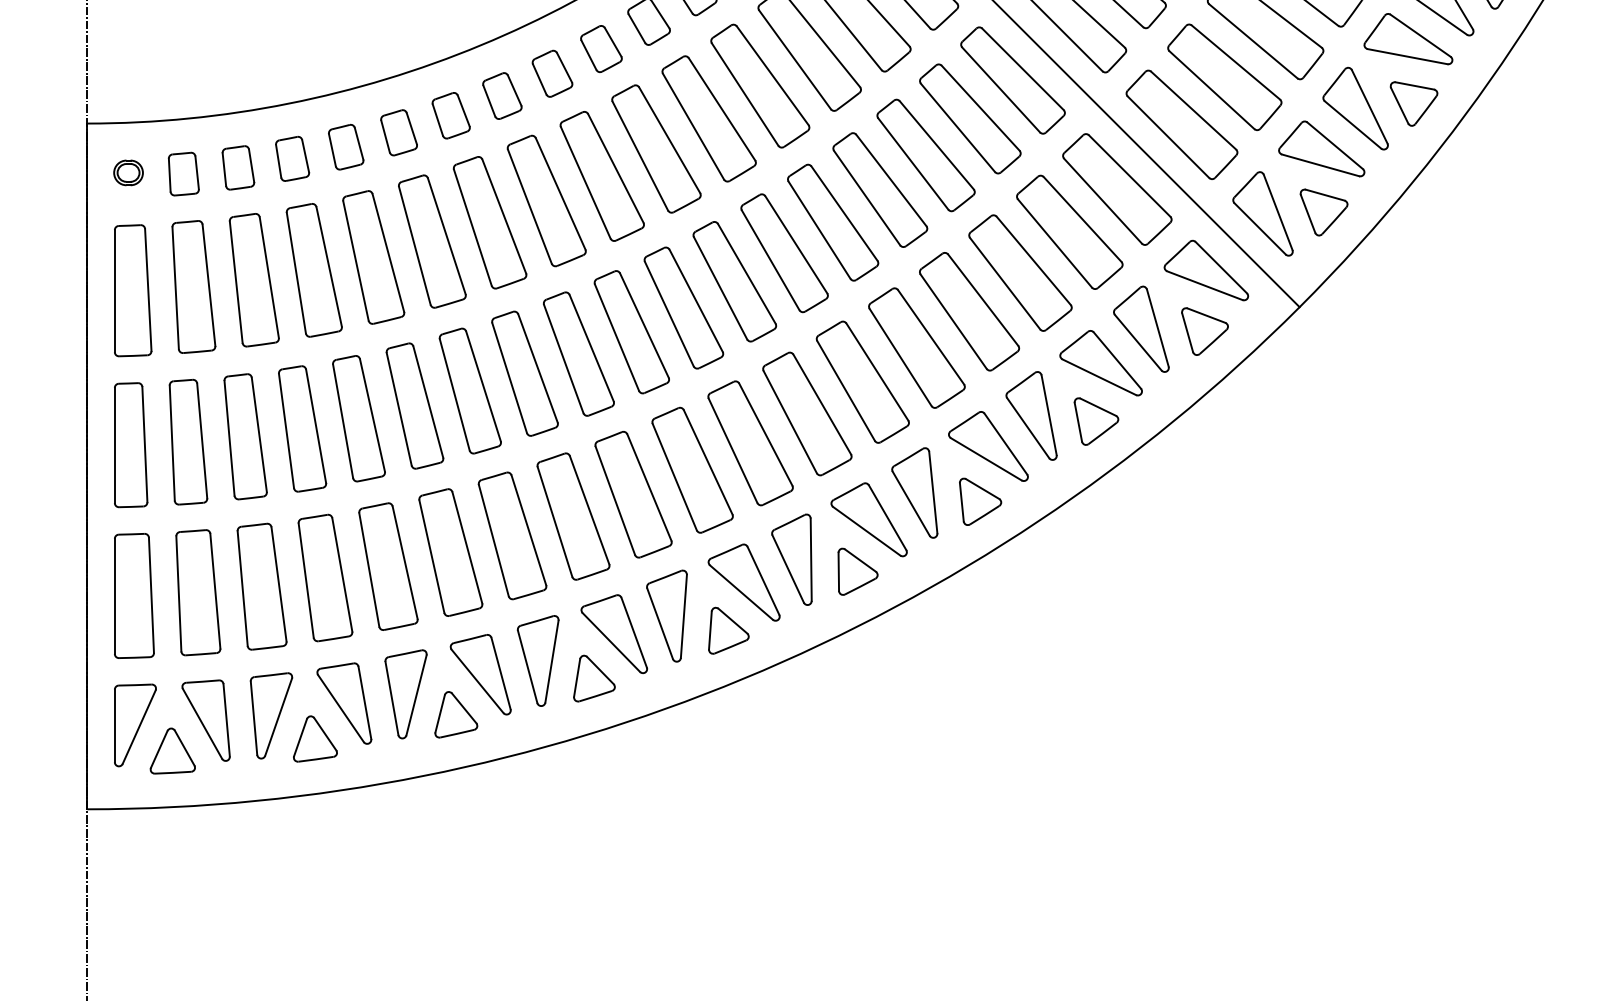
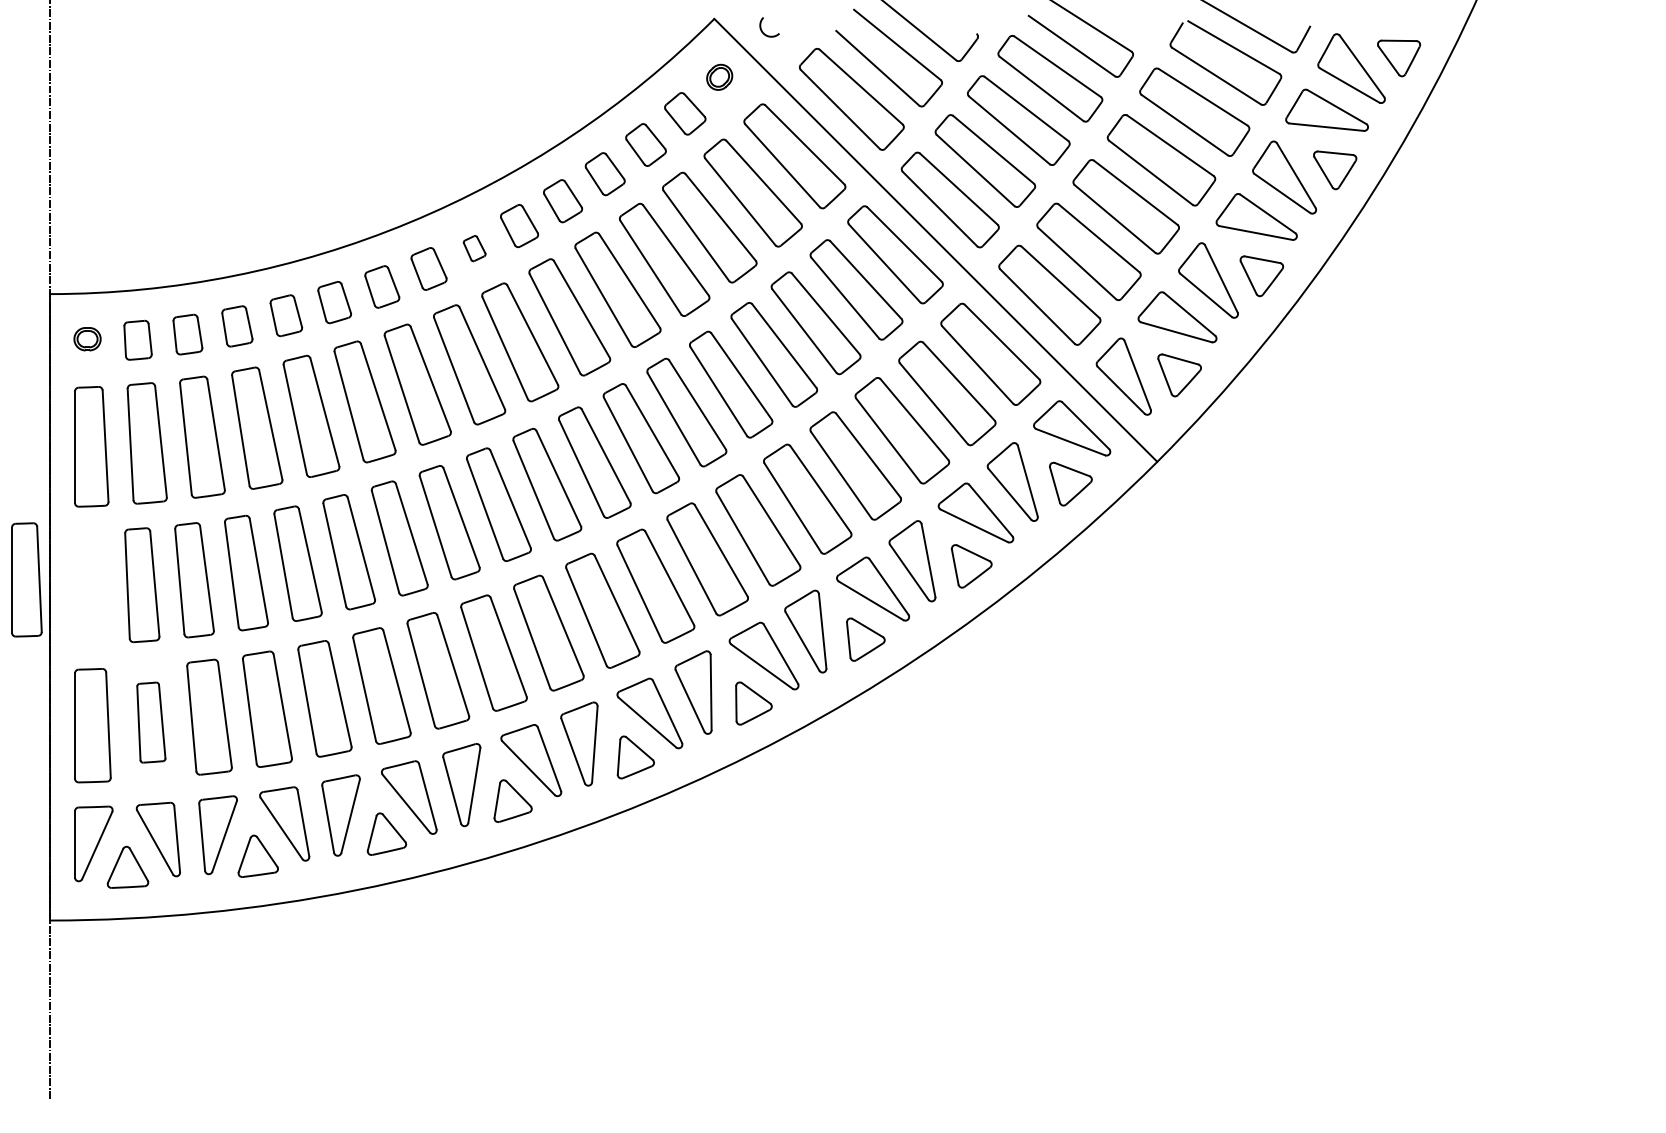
part: (552, 73) -> (474, 248), size x0.6
part: (130, 444) -> (26, 579), moved
part: (198, 592) -> (151, 722), size x0.7

